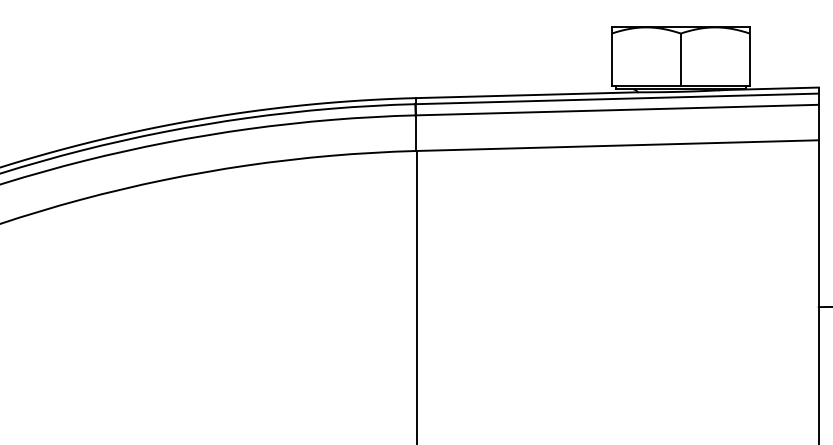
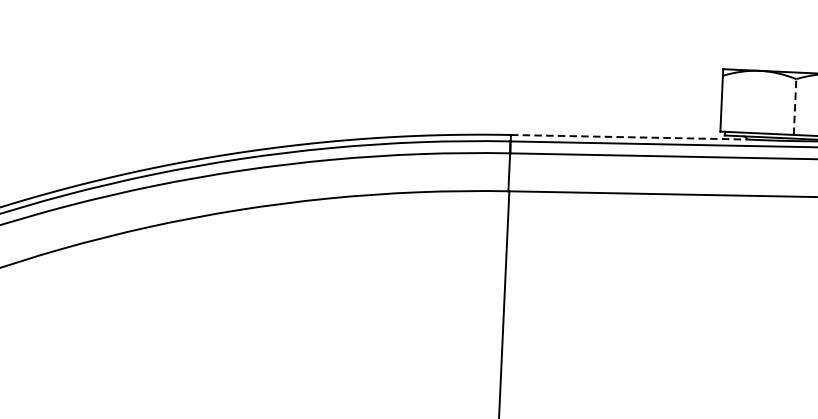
line: (680, 59) -> (794, 106), solid -> dashed
line: (526, 95) -> (629, 137), solid -> dashed

